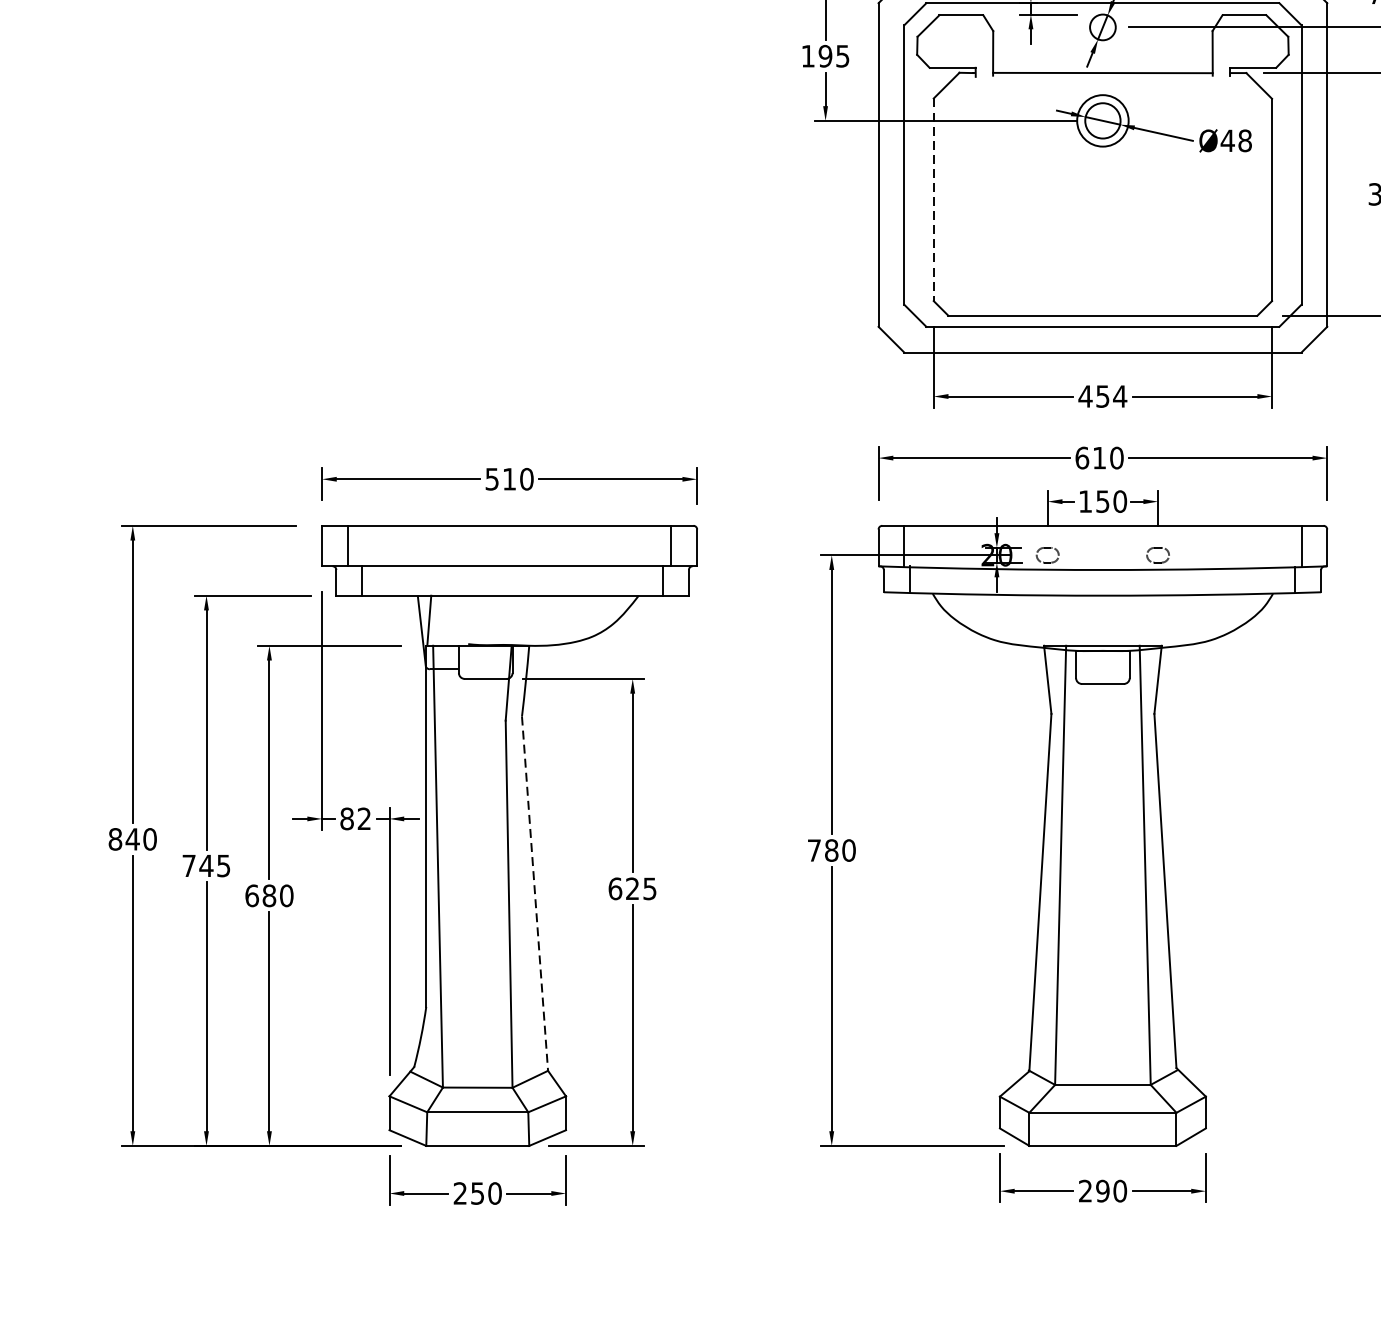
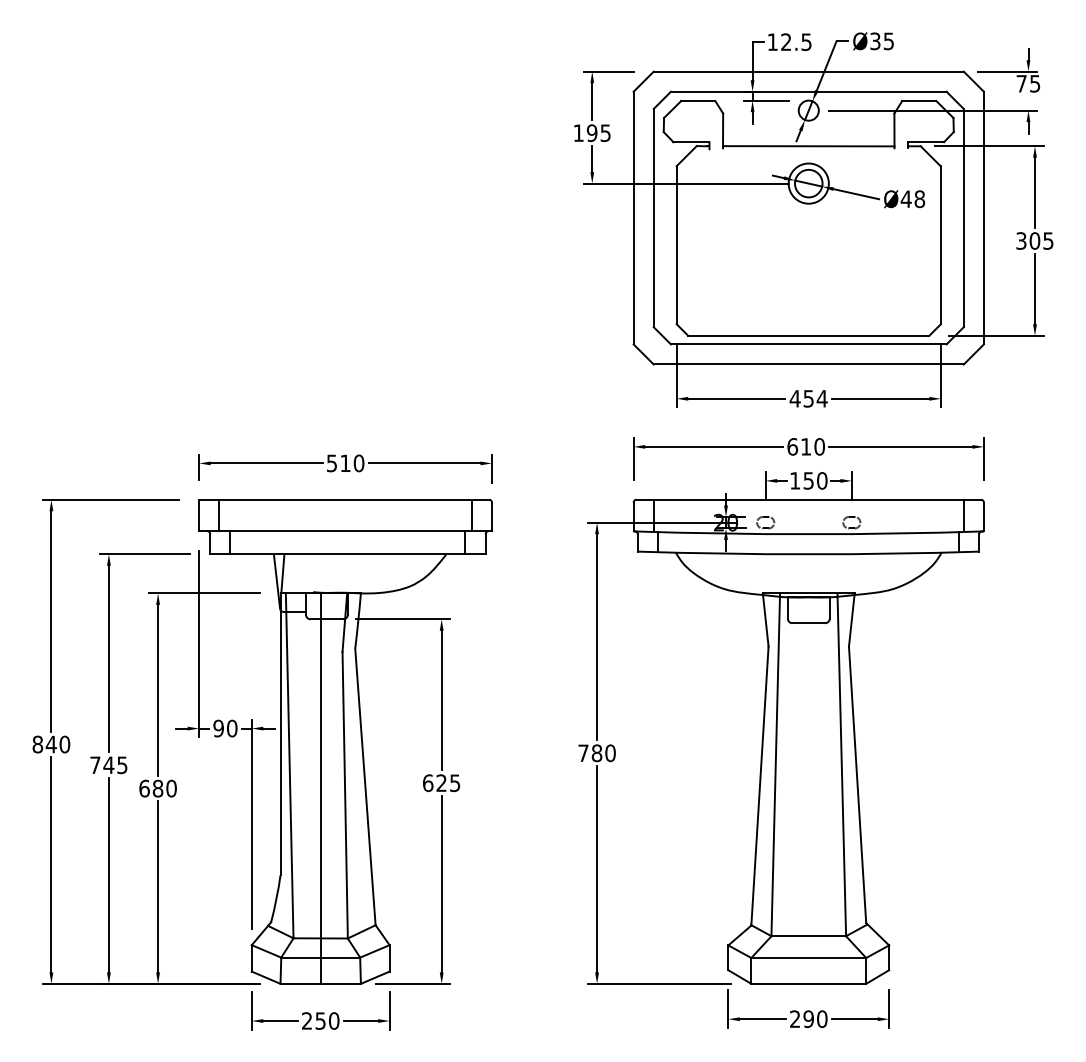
line: (933, 200) -> (676, 245), dashed -> solid
text: (355, 818) -> (225, 728), 82 -> 90
line: (535, 893) -> (365, 786), dashed -> solid
line: (477, 895) -> (320, 788), added

